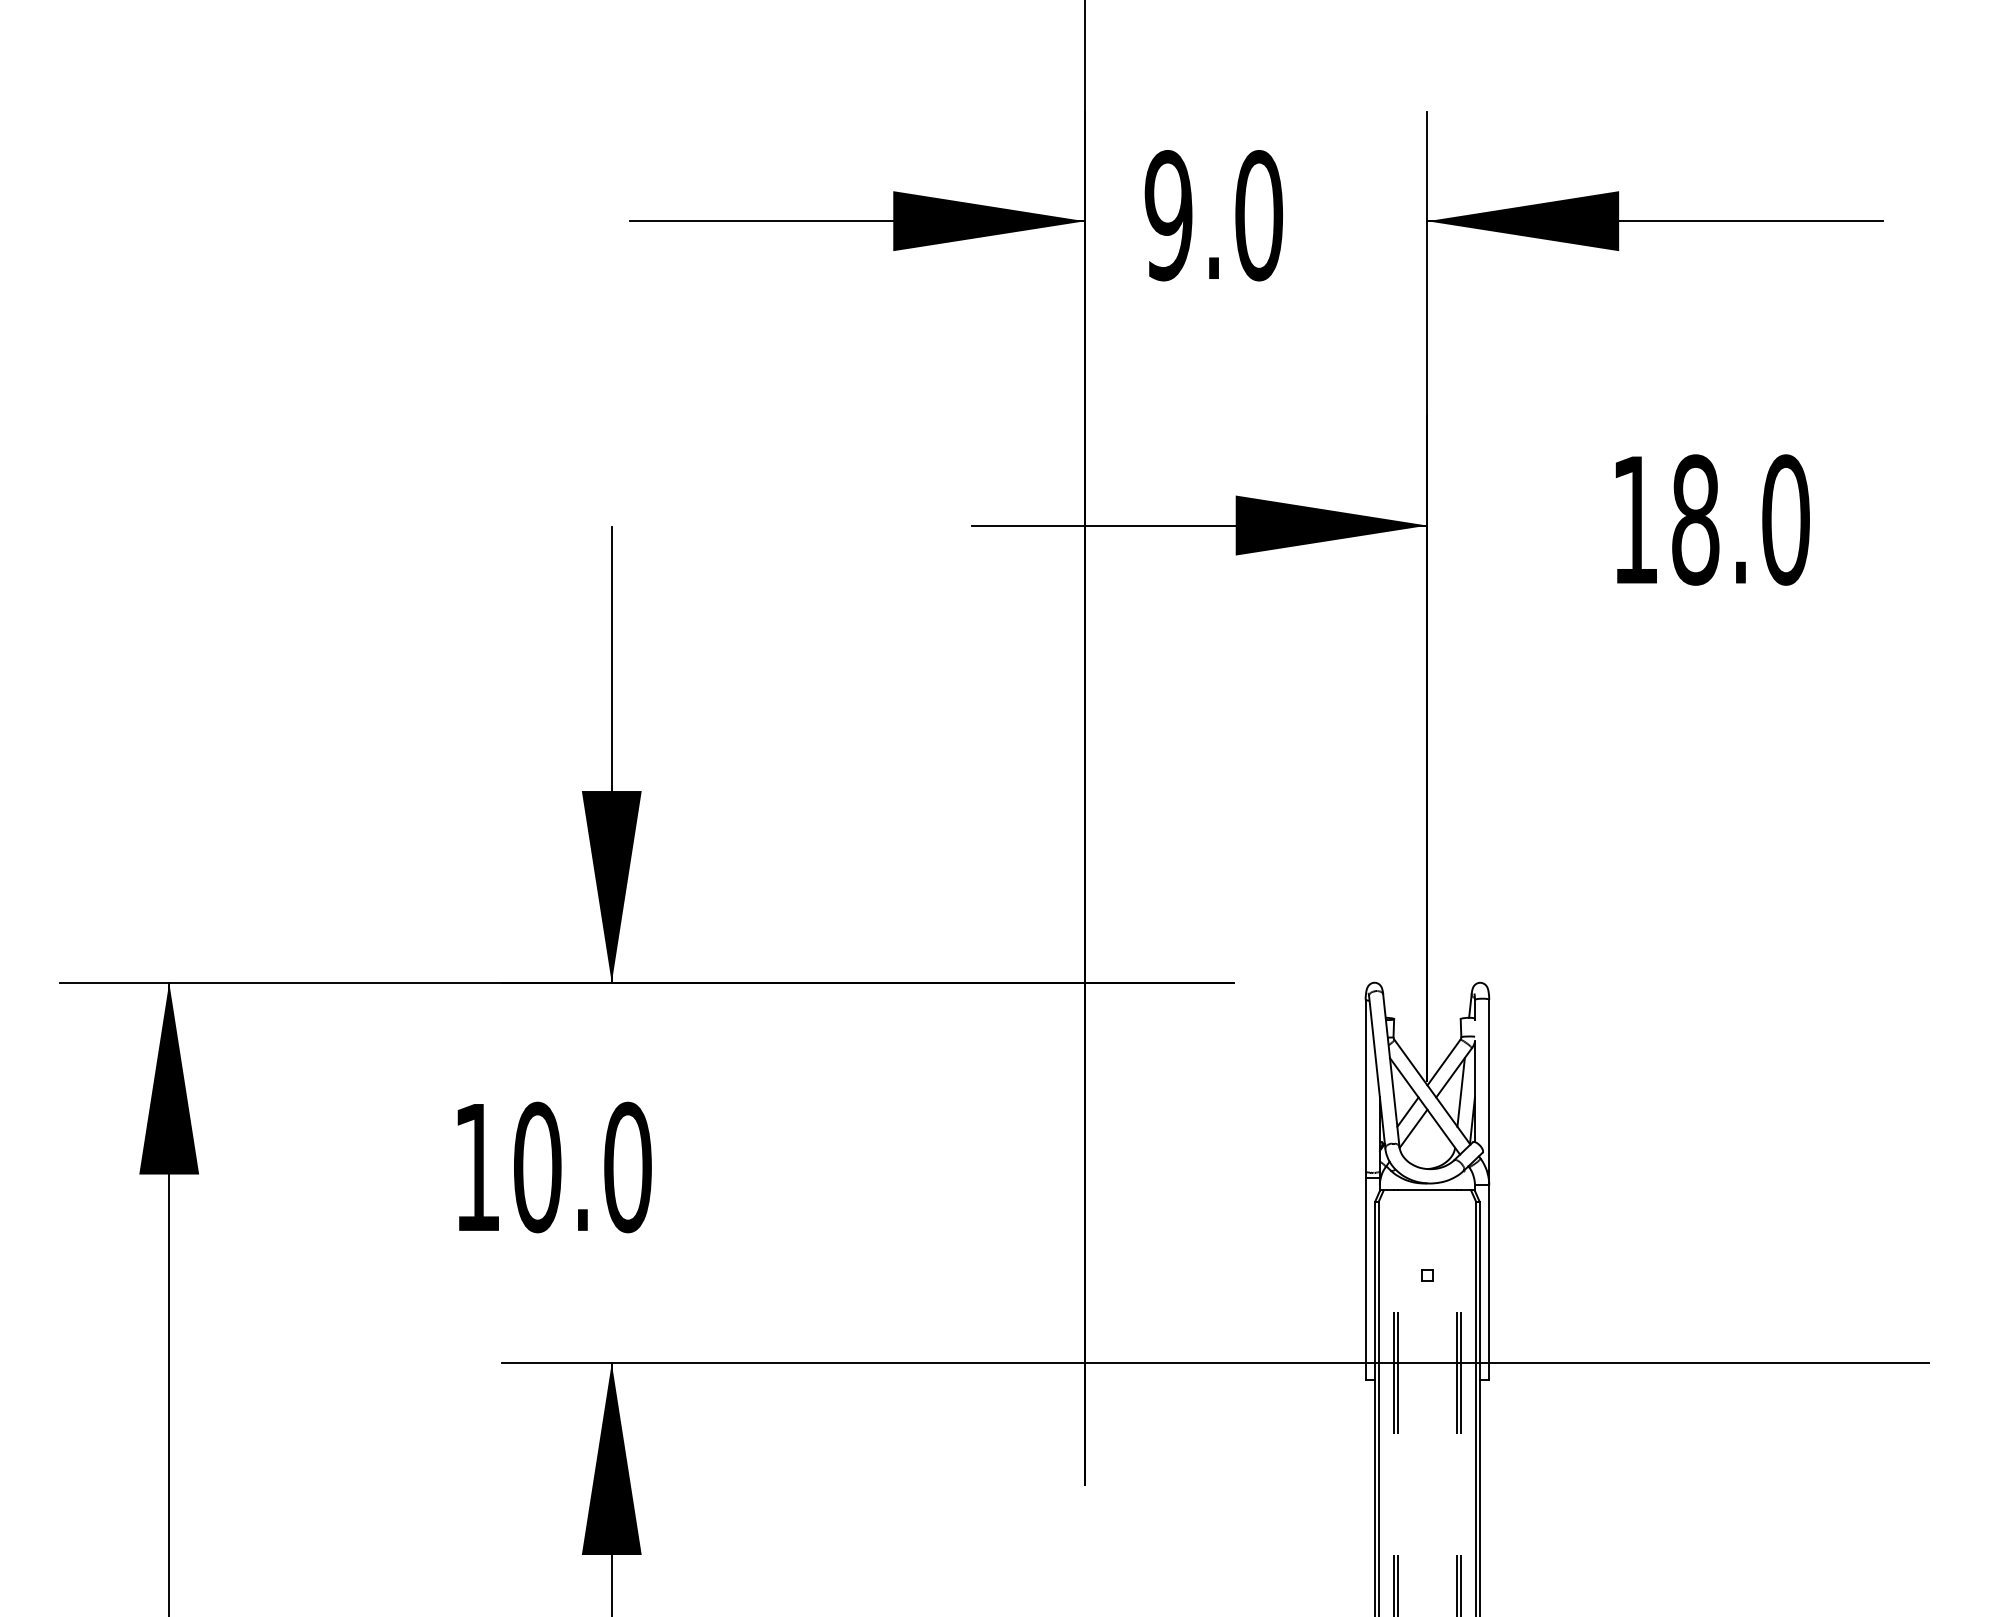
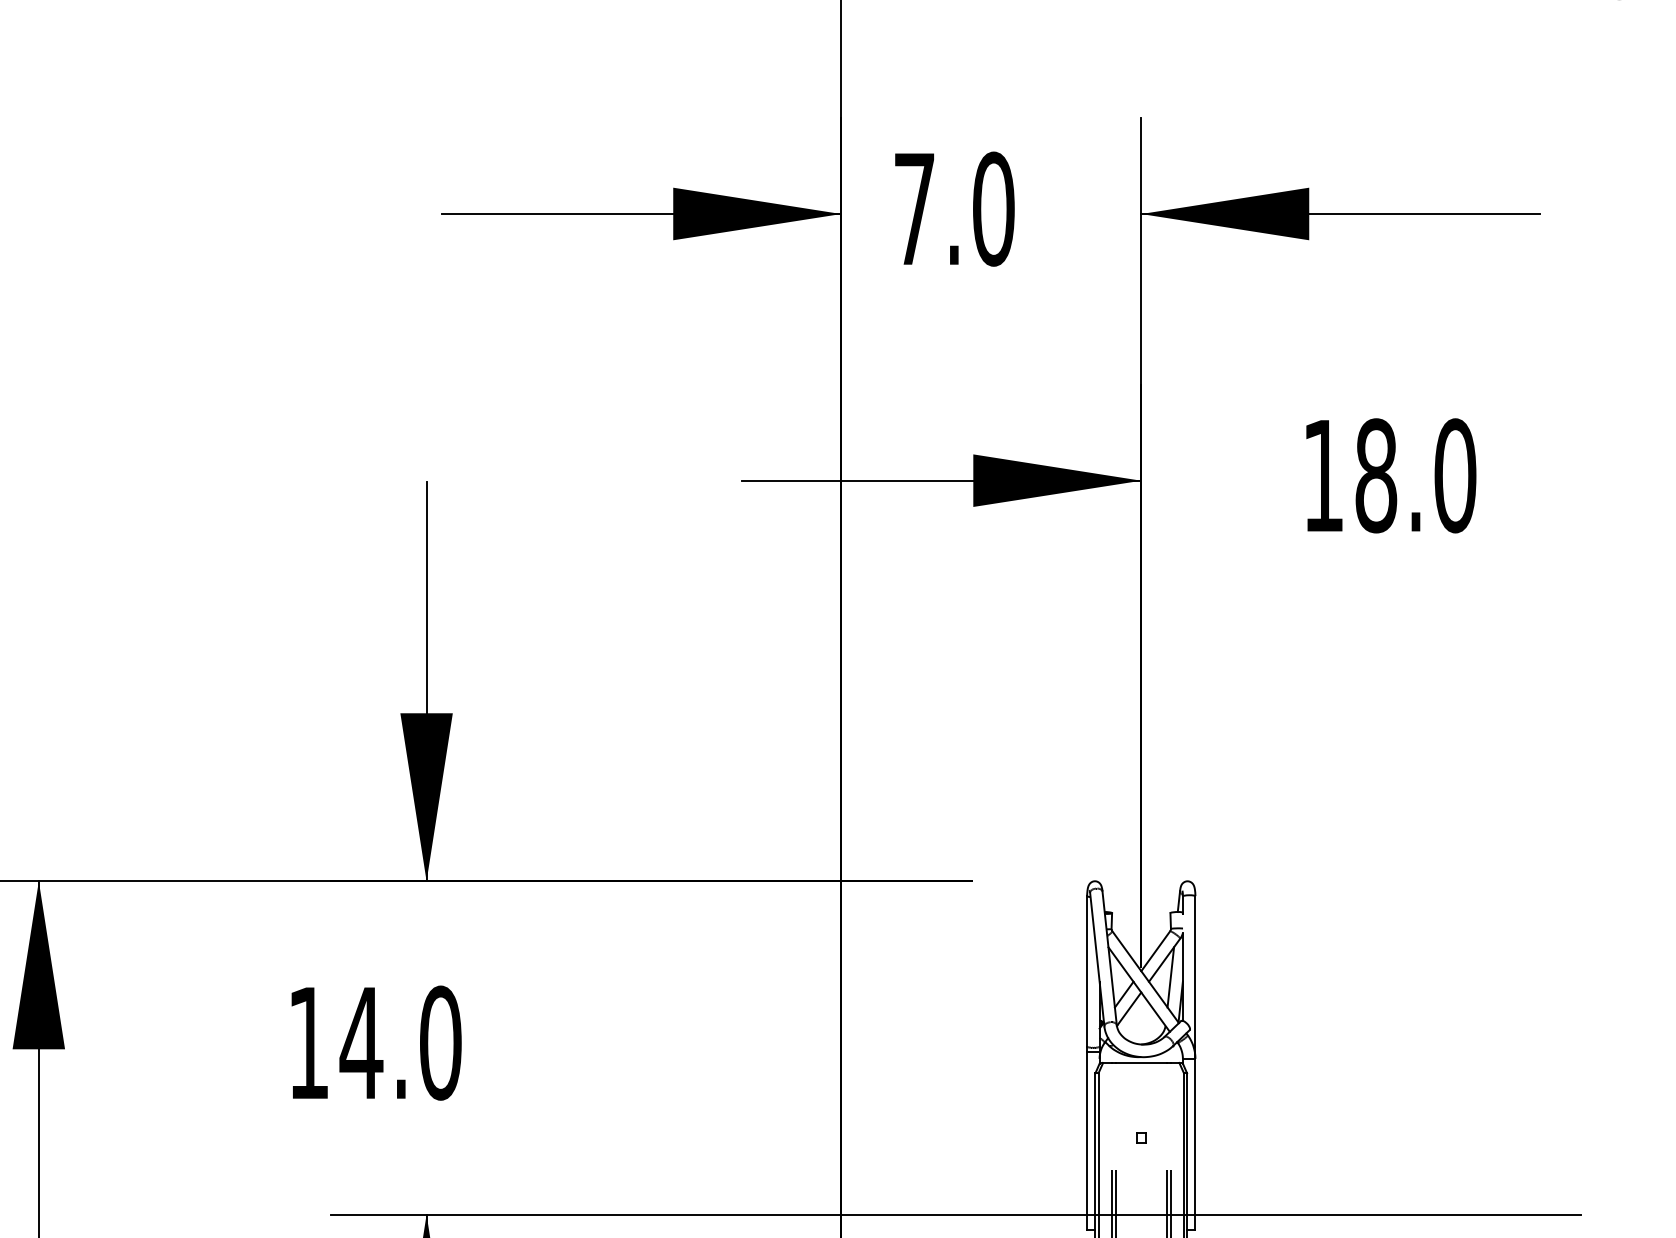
text: (1168, 215) -> (914, 209), 9.0 -> 7.0
text: (537, 1167) -> (361, 1043), 10.0 -> 14.0

